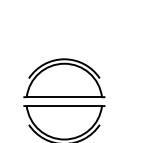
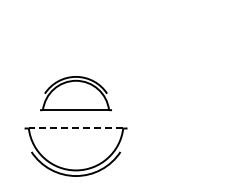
part: (63, 78) -> (75, 93), size x0.7
line: (63, 106) -> (75, 128), solid -> dashed

